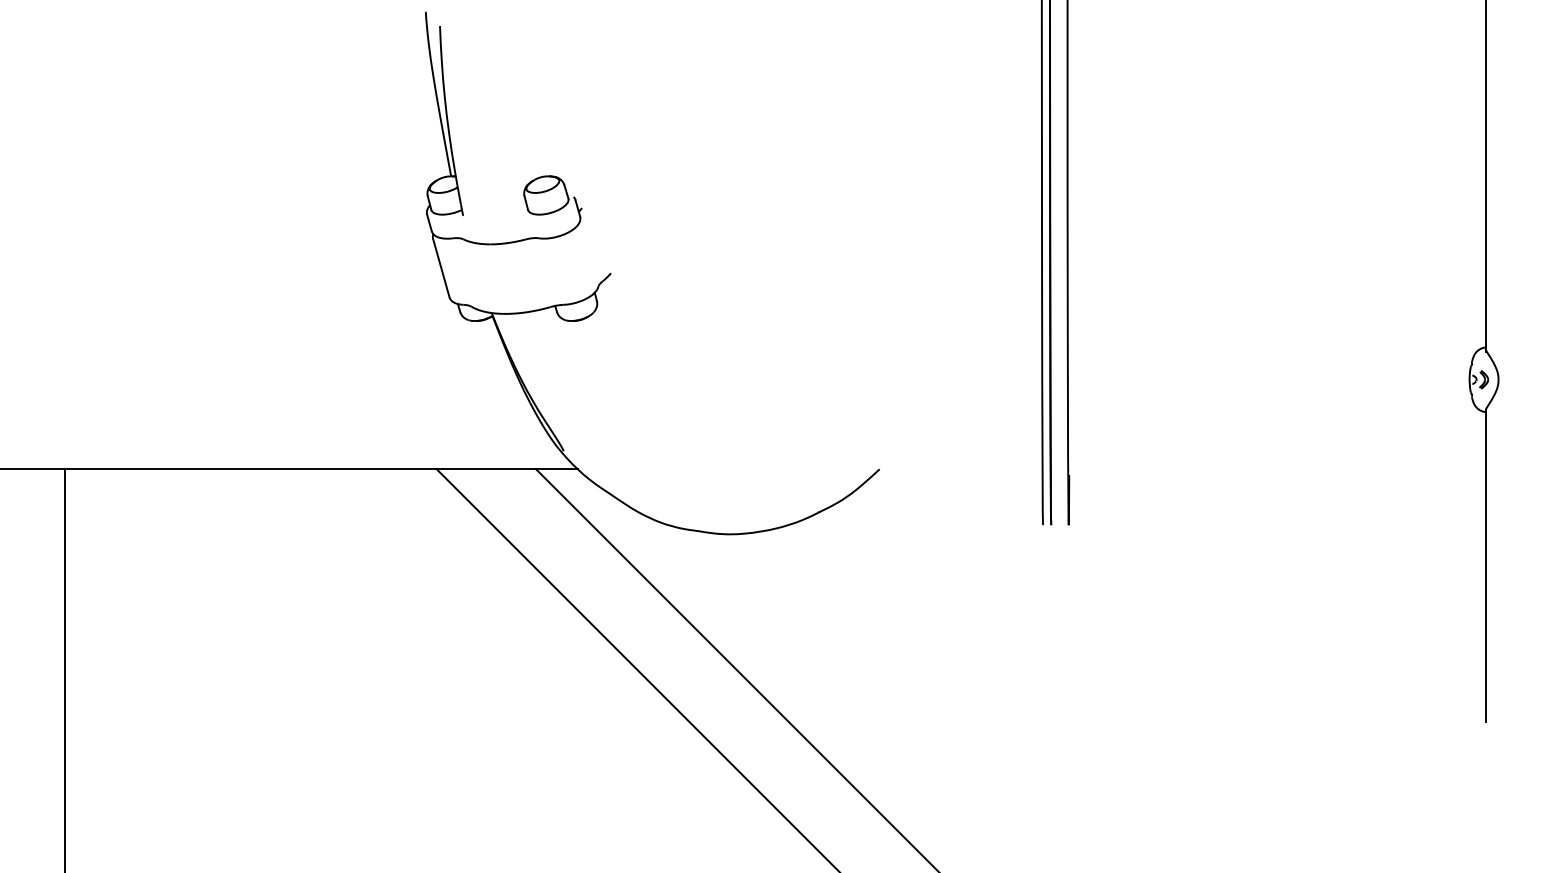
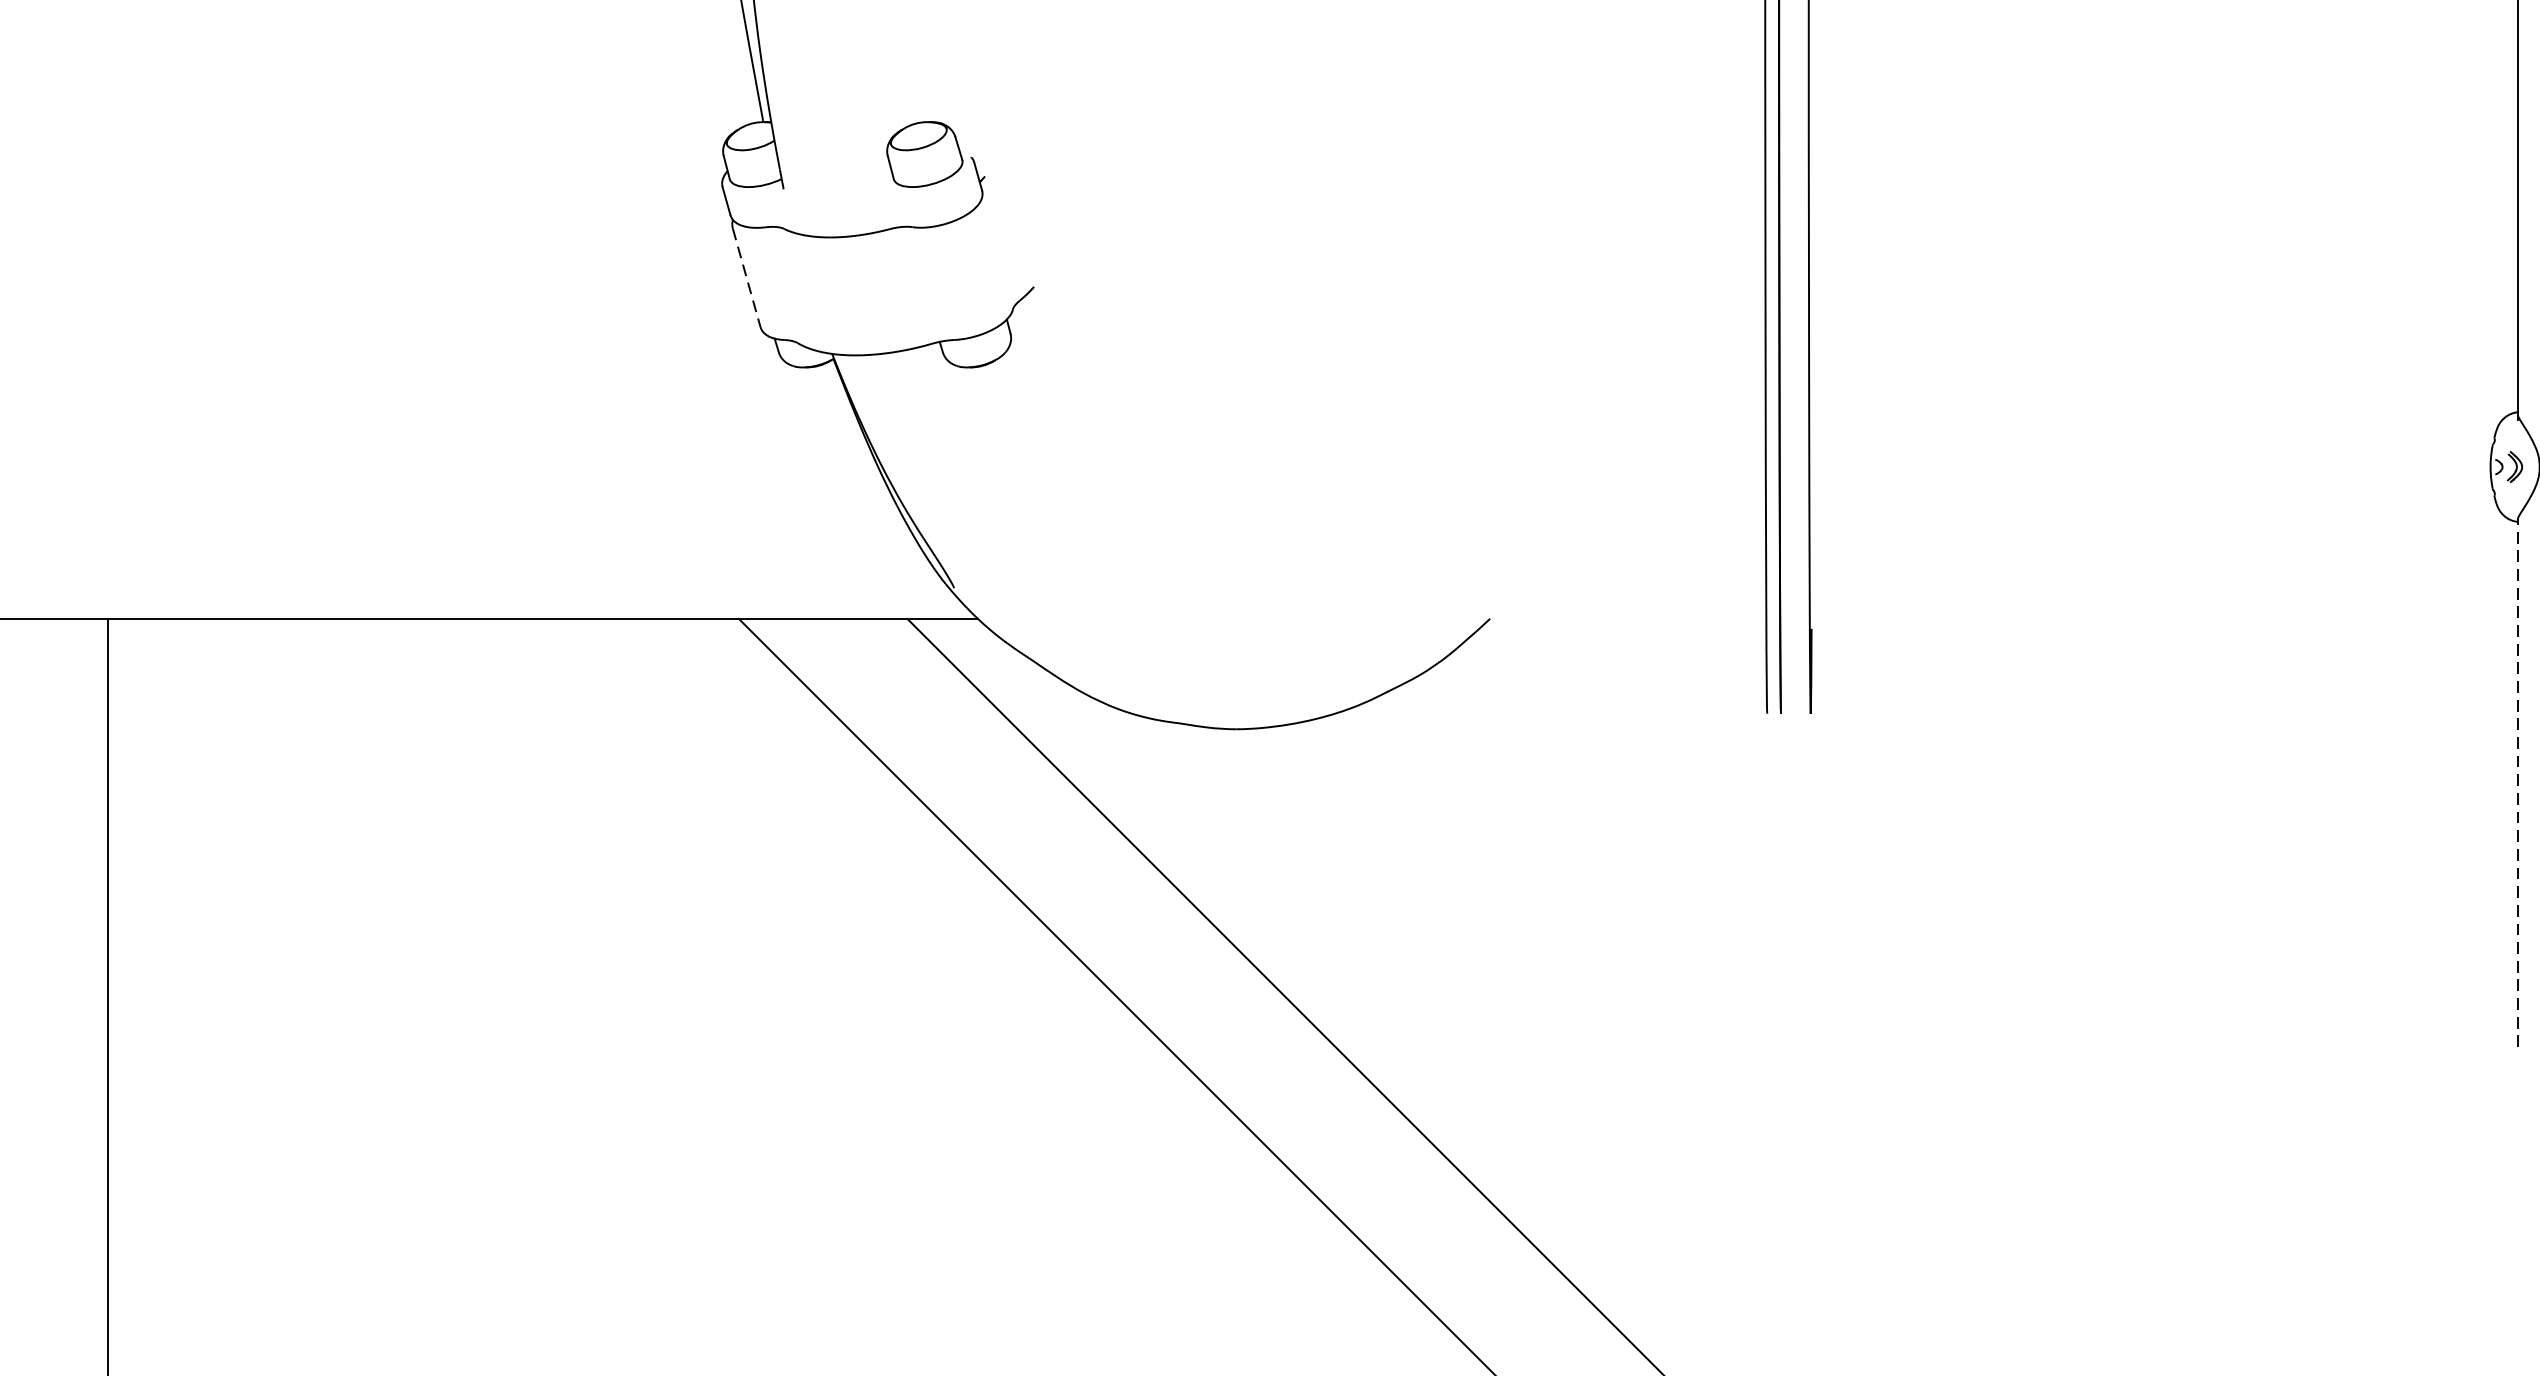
line: (441, 268) -> (746, 278), solid -> dashed
line: (1485, 565) -> (2517, 782), solid -> dashed

